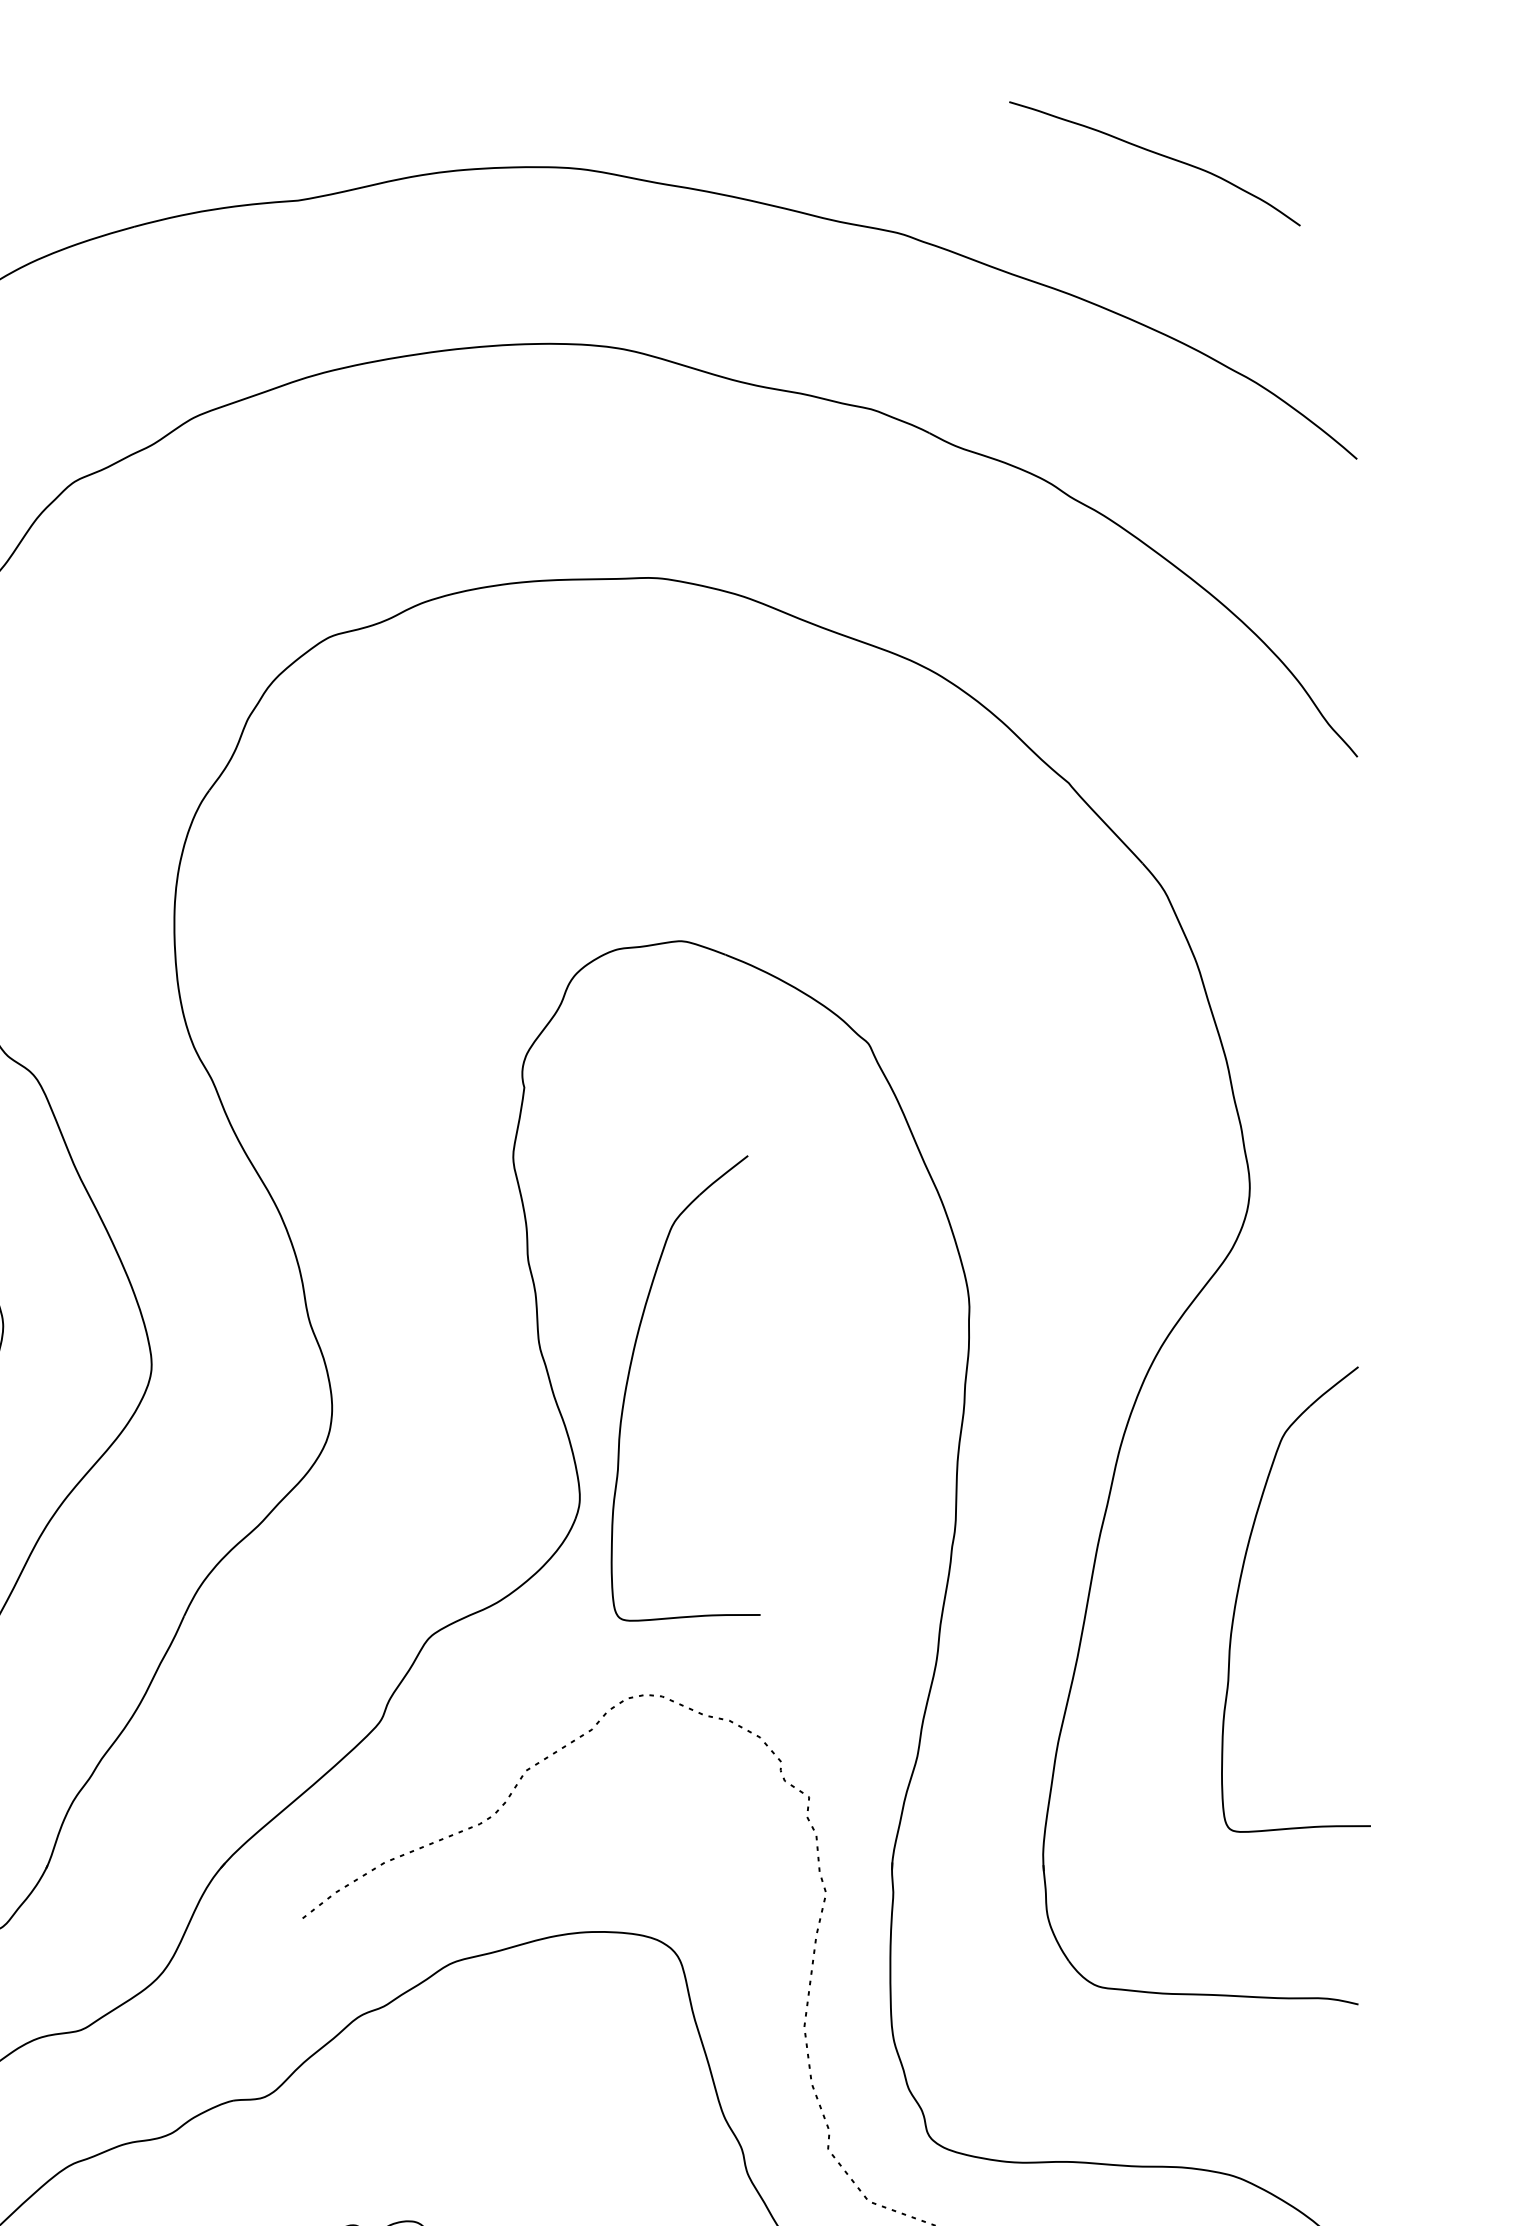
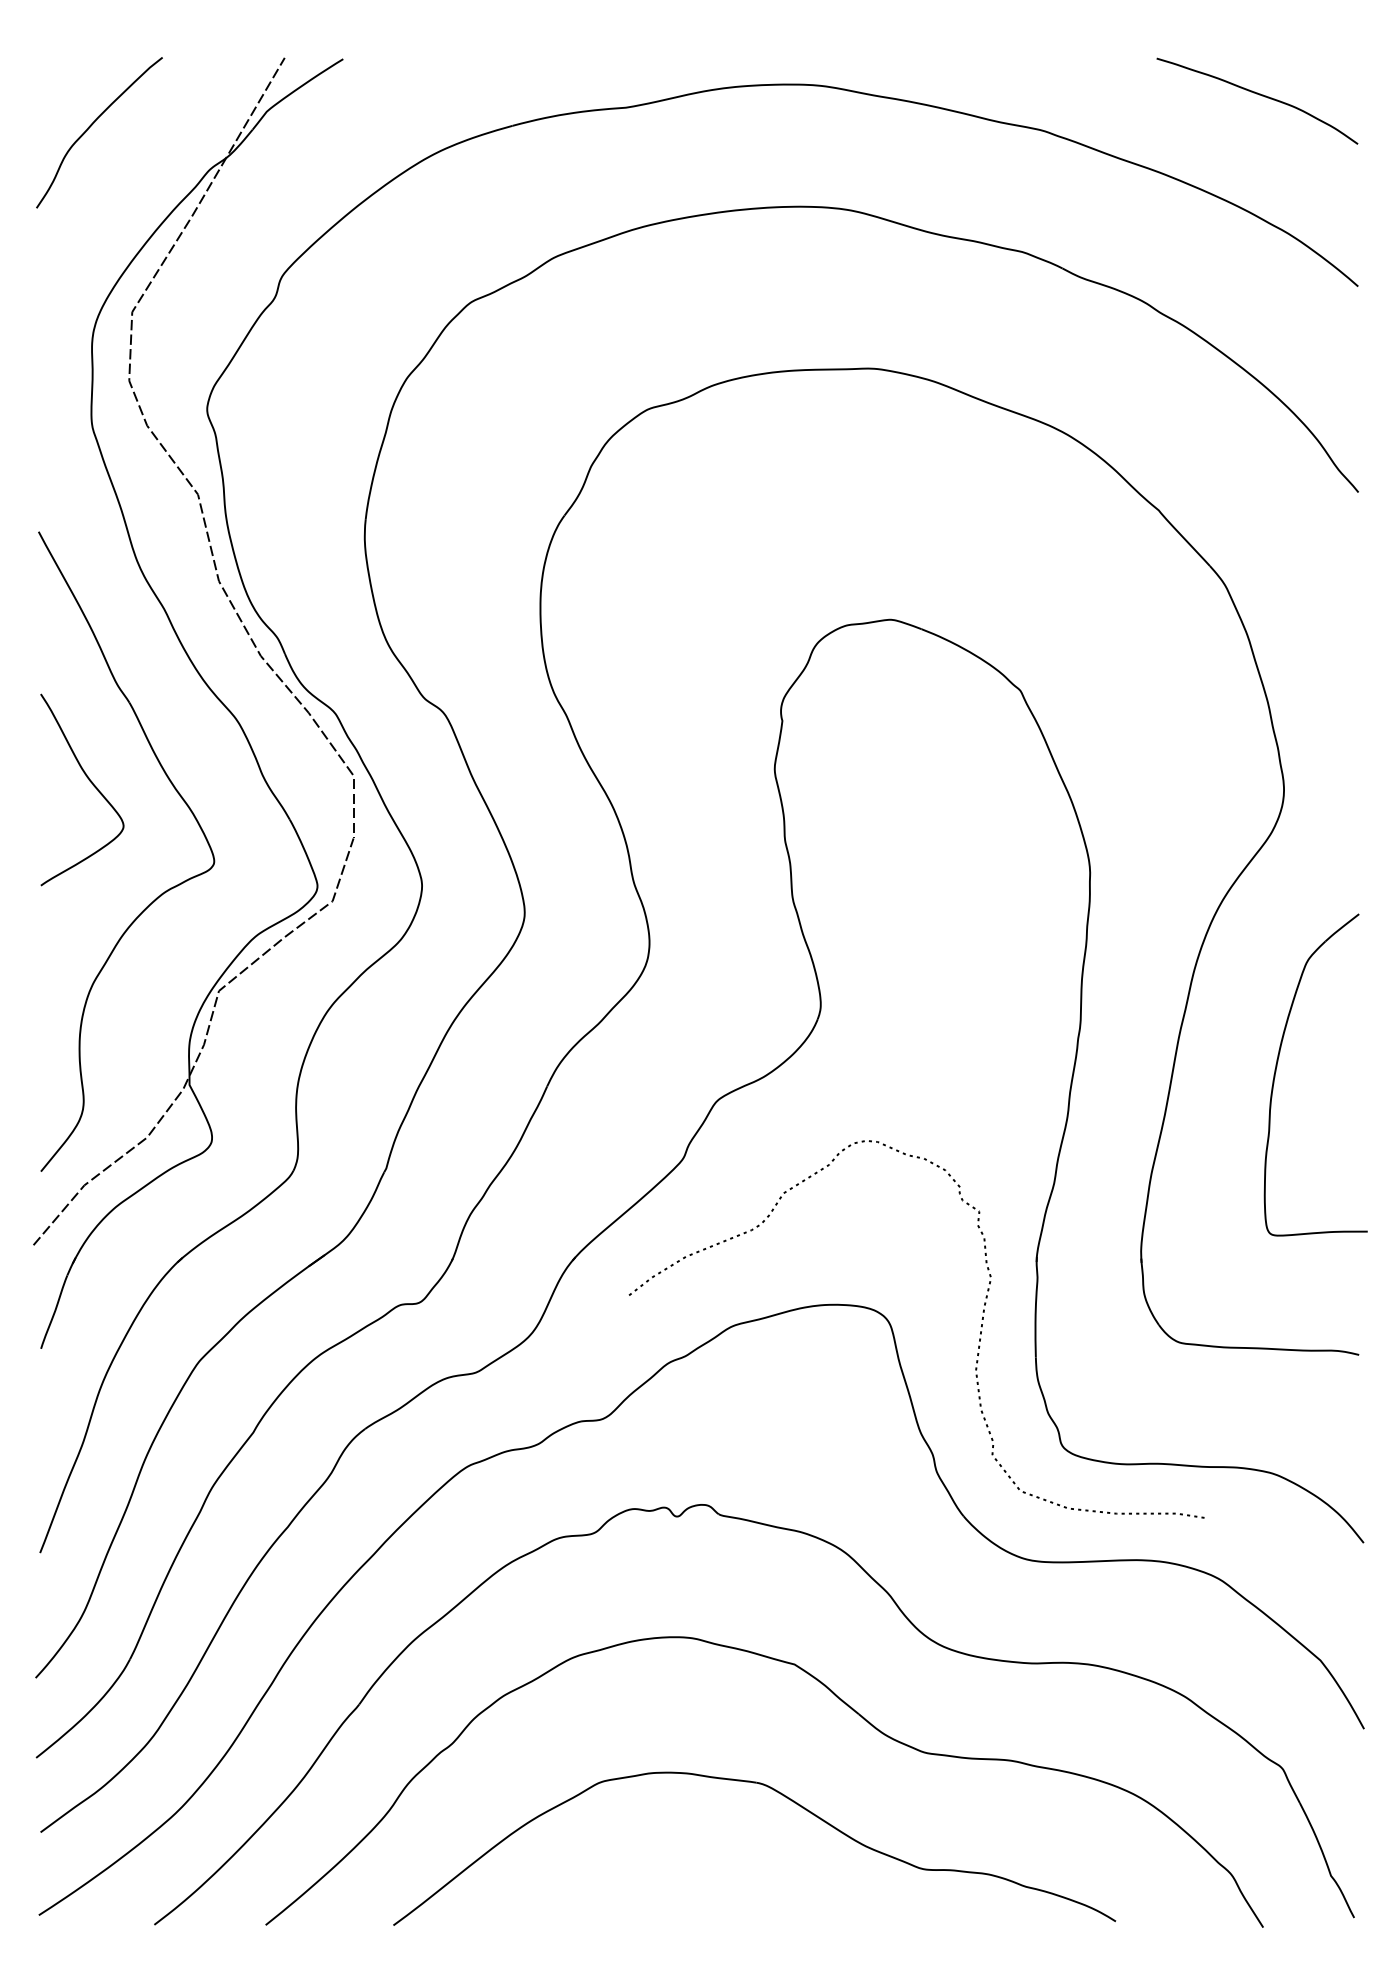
curve: (1157, 155) -> (1259, 95), moved
part: (630, 1376) -> (855, 920), removed

